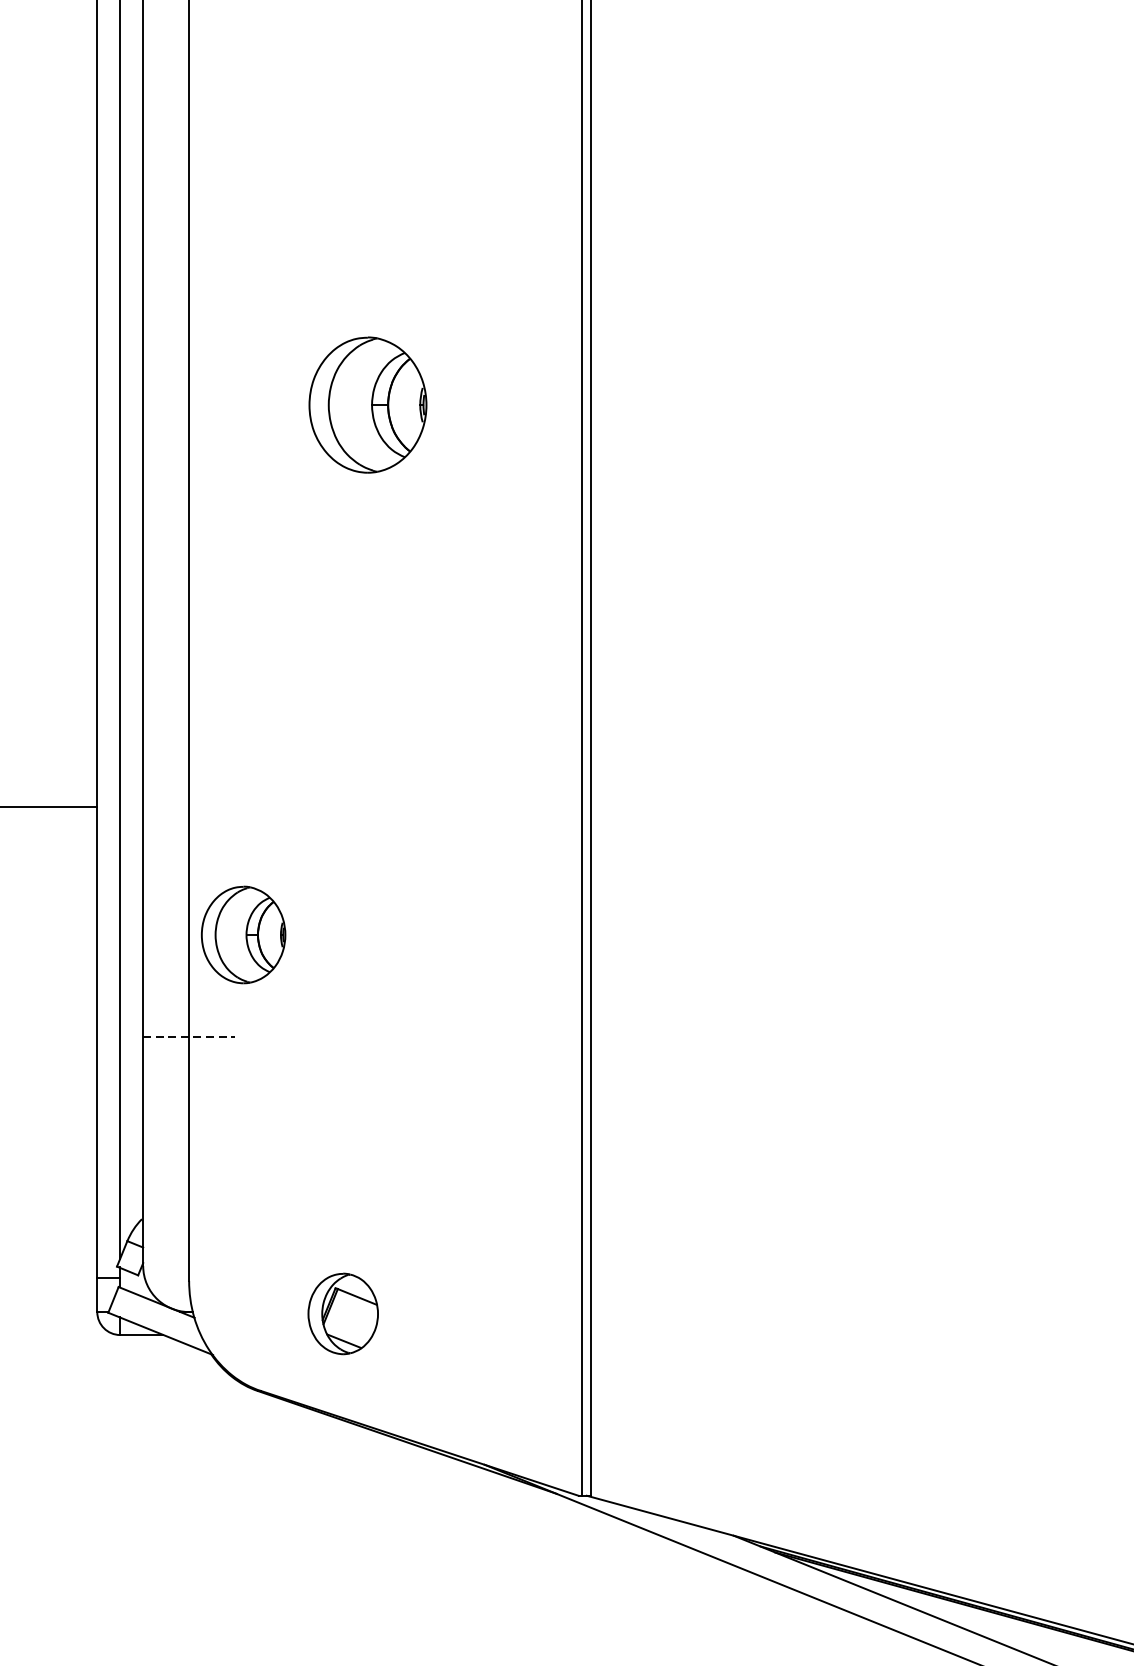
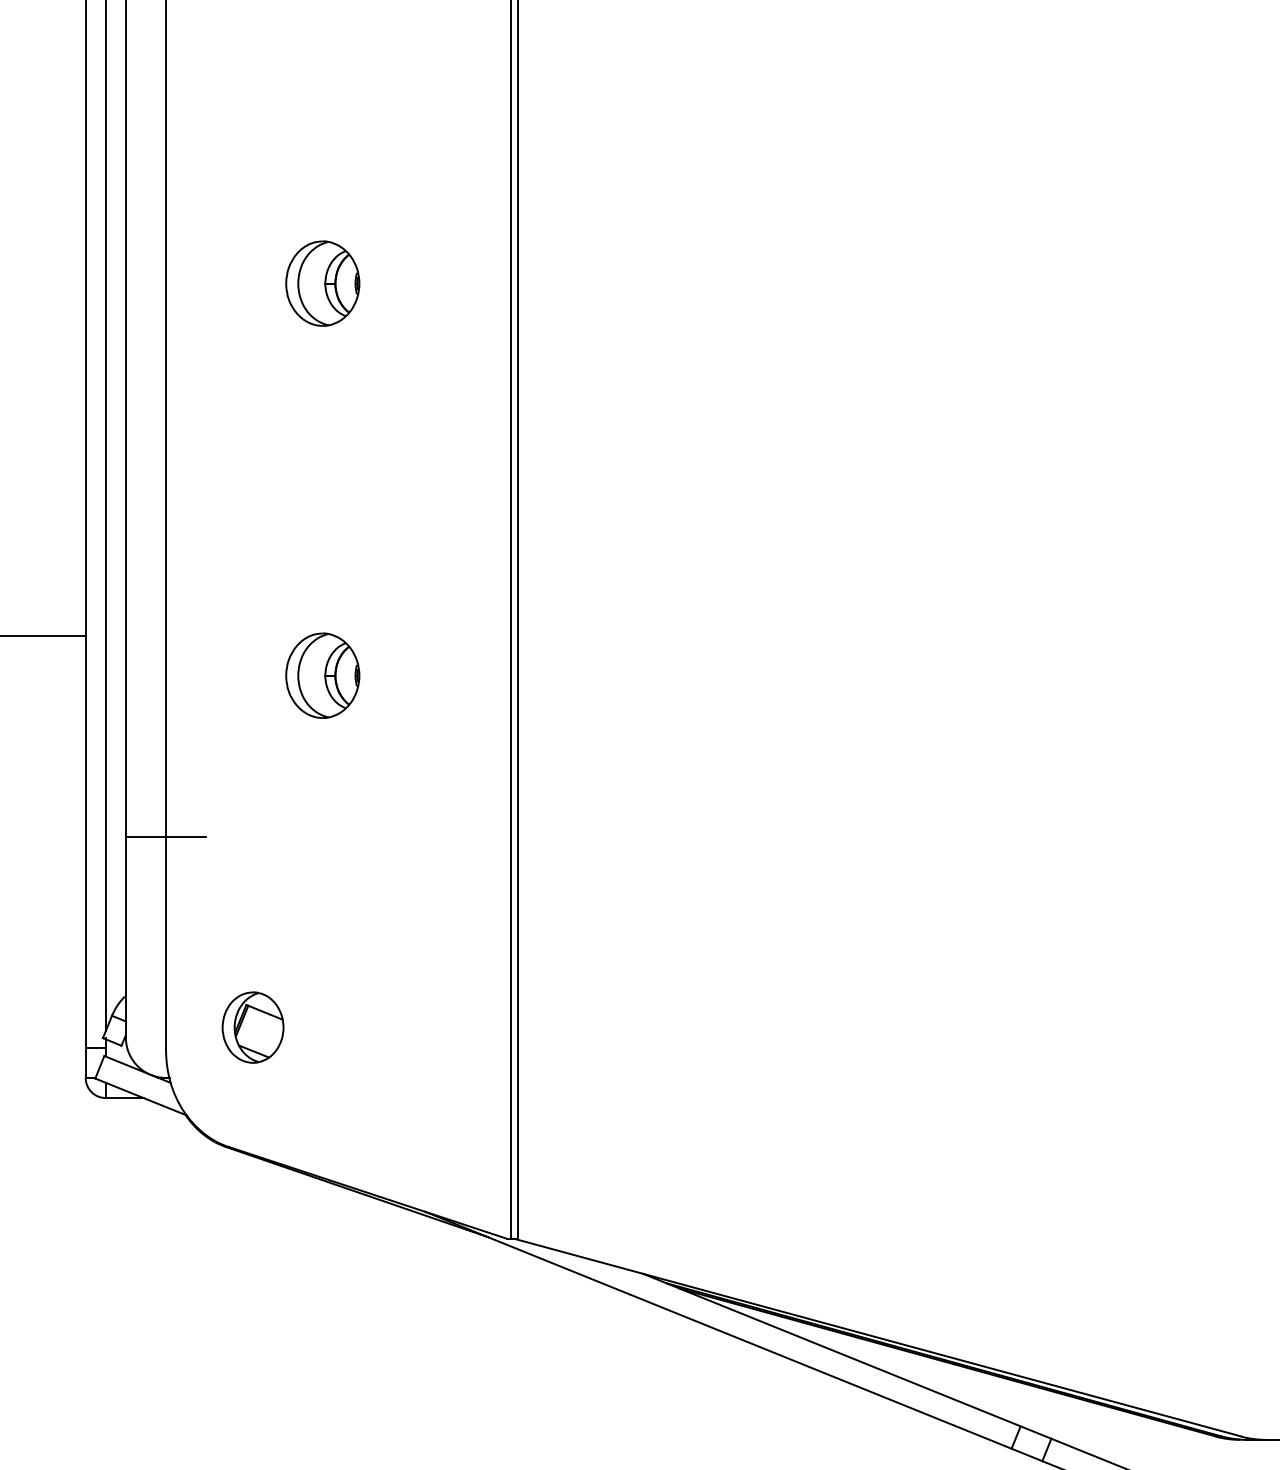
part: (367, 404) -> (322, 283), size x0.71
part: (243, 934) -> (322, 675), moved
line: (189, 1036) -> (166, 836), dashed -> solid
part: (342, 1313) -> (252, 1027), moved

